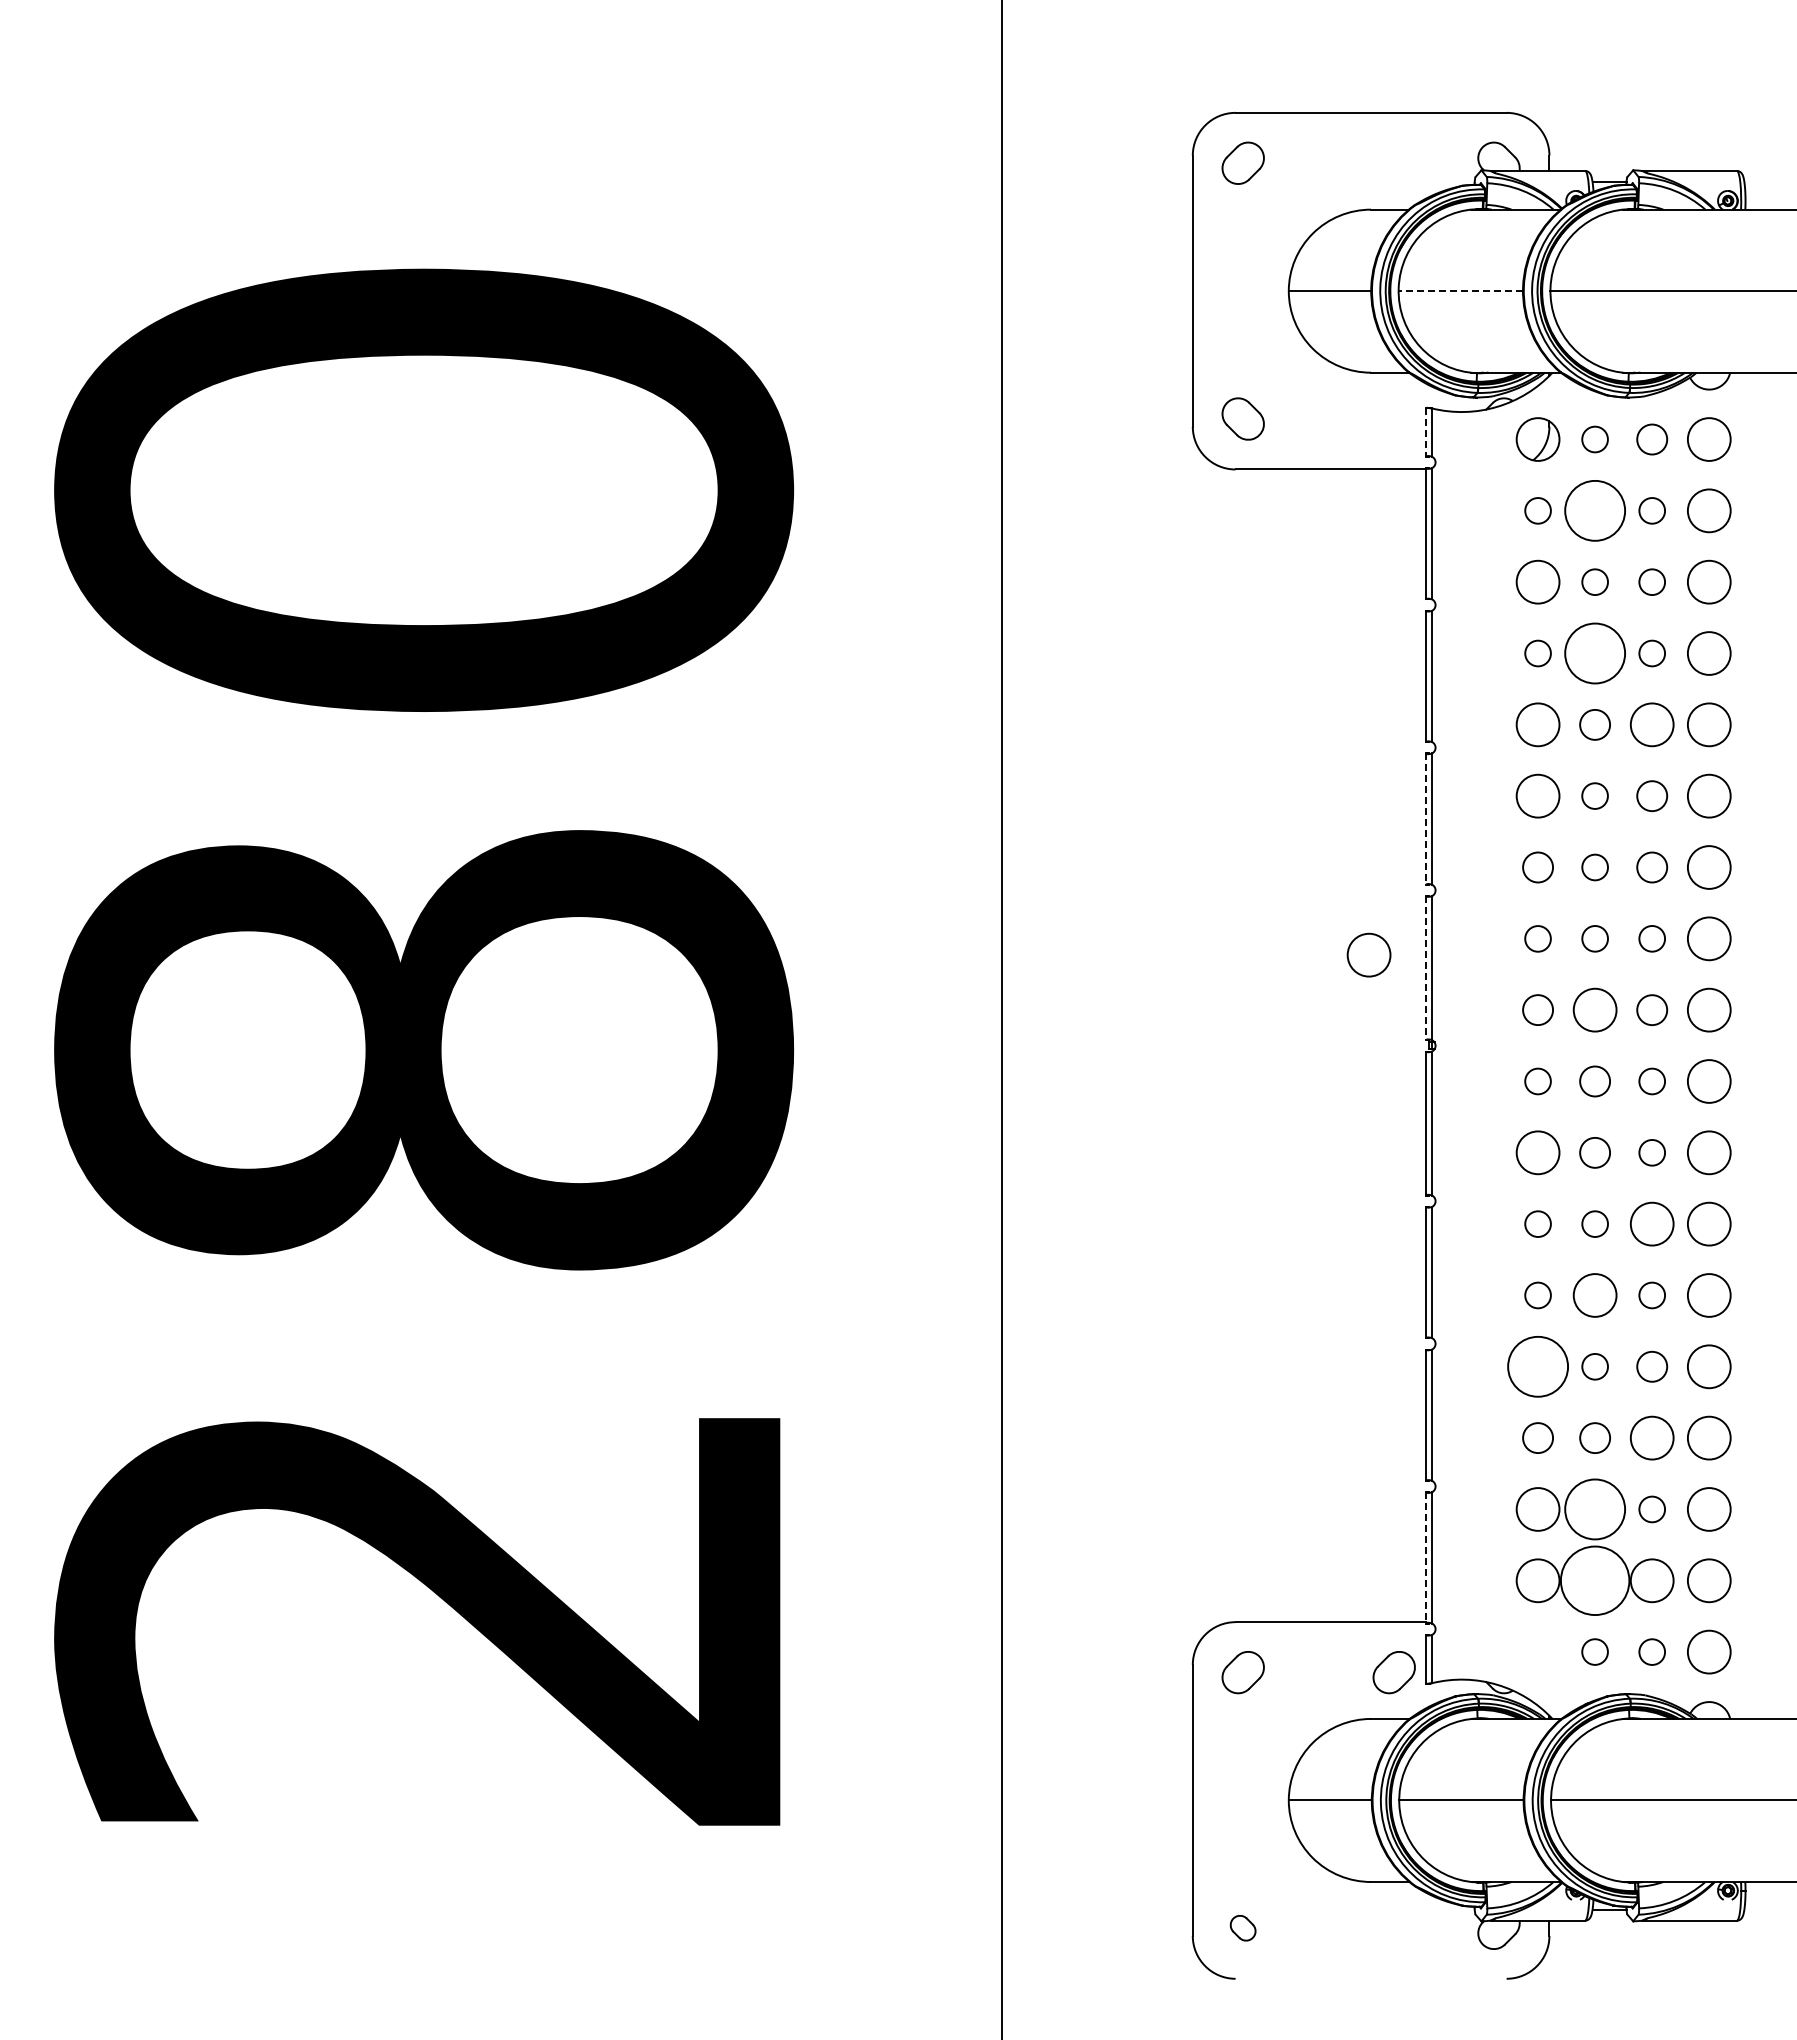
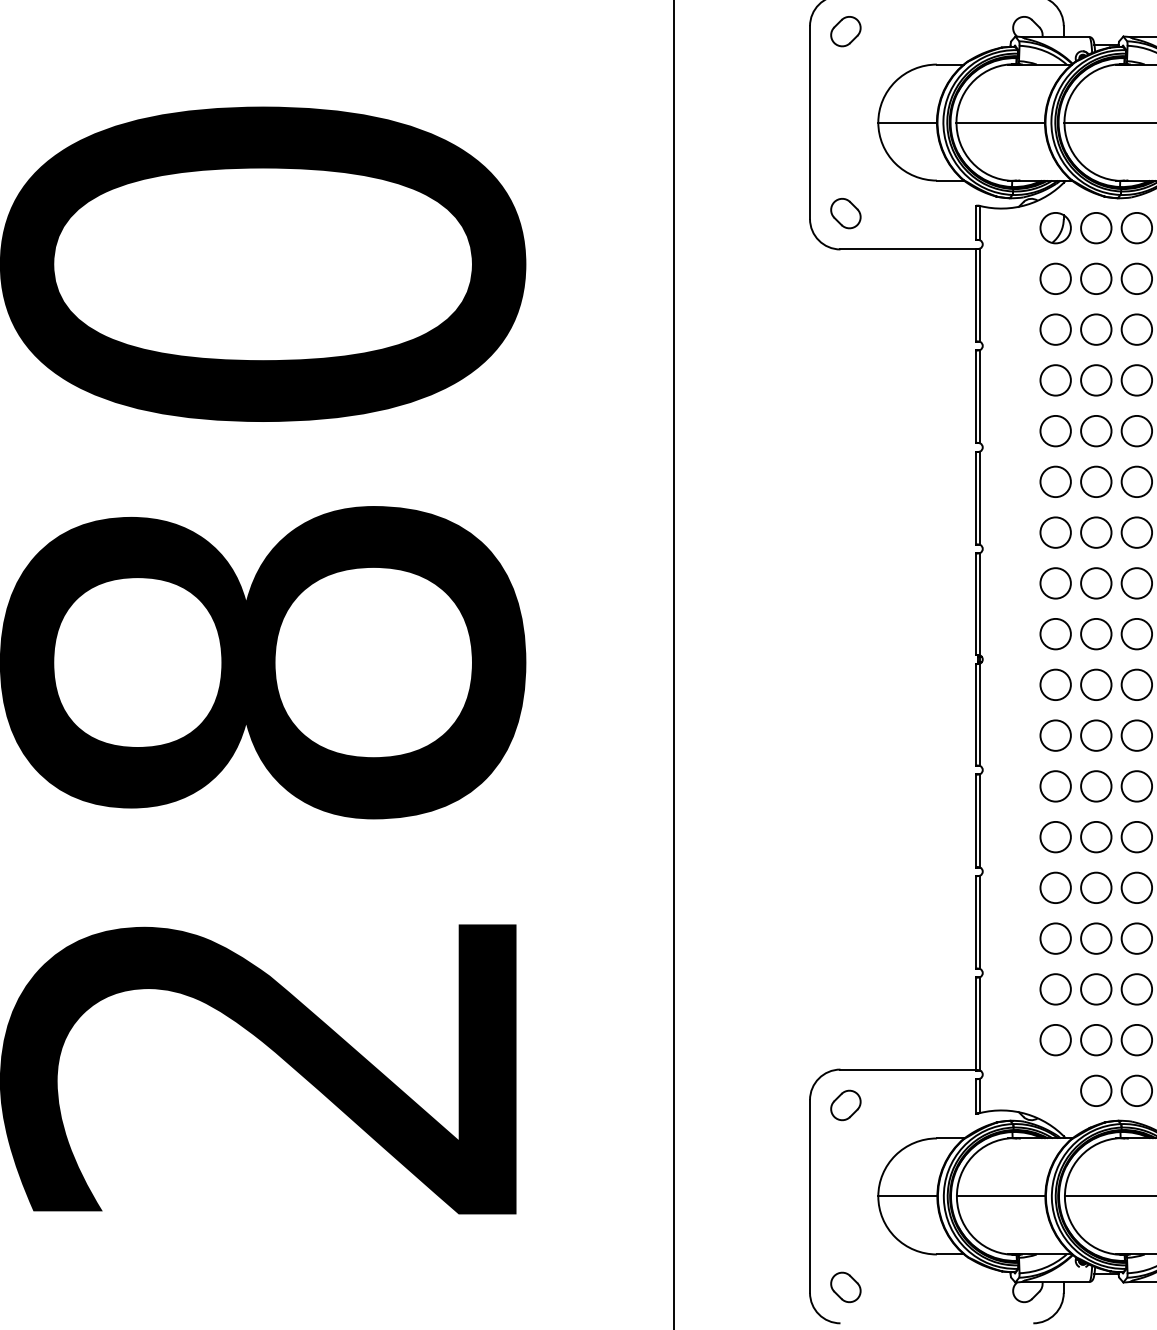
line: (1460, 291) -> (1000, 122), dashed -> solid
line: (1426, 432) -> (976, 223), dashed -> solid
circle: (1594, 439) -> (1095, 228), size x1.67
circle: (1651, 439) -> (1136, 228), size x1.43
circle: (1537, 510) -> (1055, 278), size x1.67
circle: (1594, 510) -> (1095, 278), size x0.71
circle: (1651, 510) -> (1136, 278), size x1.67
circle: (1594, 581) -> (1095, 329), size x1.67
circle: (1651, 581) -> (1136, 329), size x1.67
circle: (1537, 653) -> (1055, 380), size x1.67
circle: (1594, 653) -> (1095, 380), size x0.71
circle: (1651, 653) -> (1136, 380), size x1.67
circle: (1594, 724) -> (1095, 430), size x1.43
circle: (1594, 795) -> (1095, 481), size x1.67
circle: (1651, 795) -> (1136, 481), size x1.43
line: (1426, 819) -> (976, 498), dashed -> solid
circle: (1537, 867) -> (1055, 532), size x1.43
circle: (1594, 867) -> (1095, 532), size x1.67
circle: (1651, 867) -> (1136, 532), size x1.43
circle: (1537, 938) -> (1055, 583), size x1.67
circle: (1594, 938) -> (1095, 583), size x1.67
circle: (1651, 938) -> (1136, 583), size x1.67
circle: (1368, 954) -> (935, 594), removed
line: (1426, 968) -> (976, 604), dashed -> solid
circle: (1537, 1009) -> (1055, 633), size x1.43
circle: (1651, 1009) -> (1136, 633), size x1.43
circle: (1537, 1081) -> (1055, 684), size x1.67
circle: (1594, 1081) -> (1095, 684), size x1.43
circle: (1651, 1081) -> (1136, 684), size x1.67
circle: (1594, 1152) -> (1095, 735), size x1.43
circle: (1651, 1152) -> (1136, 735), size x1.67
circle: (1537, 1223) -> (1055, 785), size x1.67
circle: (1594, 1223) -> (1095, 785), size x1.67
circle: (1537, 1295) -> (1055, 837), size x1.67
circle: (1651, 1295) -> (1136, 837), size x1.67
circle: (1537, 1366) -> (1055, 887), size x0.71
circle: (1594, 1366) -> (1095, 887), size x1.67
circle: (1651, 1366) -> (1136, 887), size x1.43
circle: (1537, 1437) -> (1055, 938), size x1.43
circle: (1594, 1437) -> (1095, 938), size x1.43
circle: (1594, 1509) -> (1095, 989), size x0.71
circle: (1651, 1509) -> (1136, 989), size x1.67
line: (1426, 1557) -> (976, 1023), dashed -> solid
circle: (1594, 1580) -> (1095, 1039), size x0.62
circle: (1594, 1651) -> (1095, 1090), size x1.67
circle: (1651, 1651) -> (1136, 1090), size x1.67
part: (1393, 1672) -> (952, 1105), removed
part: (1242, 1927) -> (845, 1286), size x1.67

